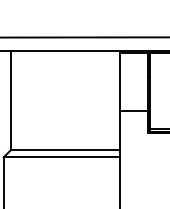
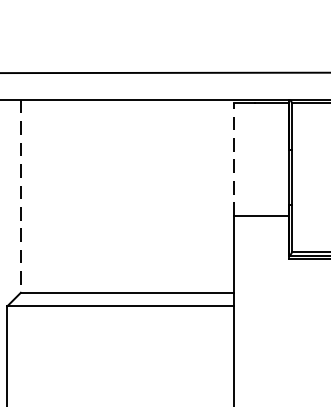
line: (120, 81) -> (234, 158), solid -> dashed
line: (10, 100) -> (20, 195), solid -> dashed

